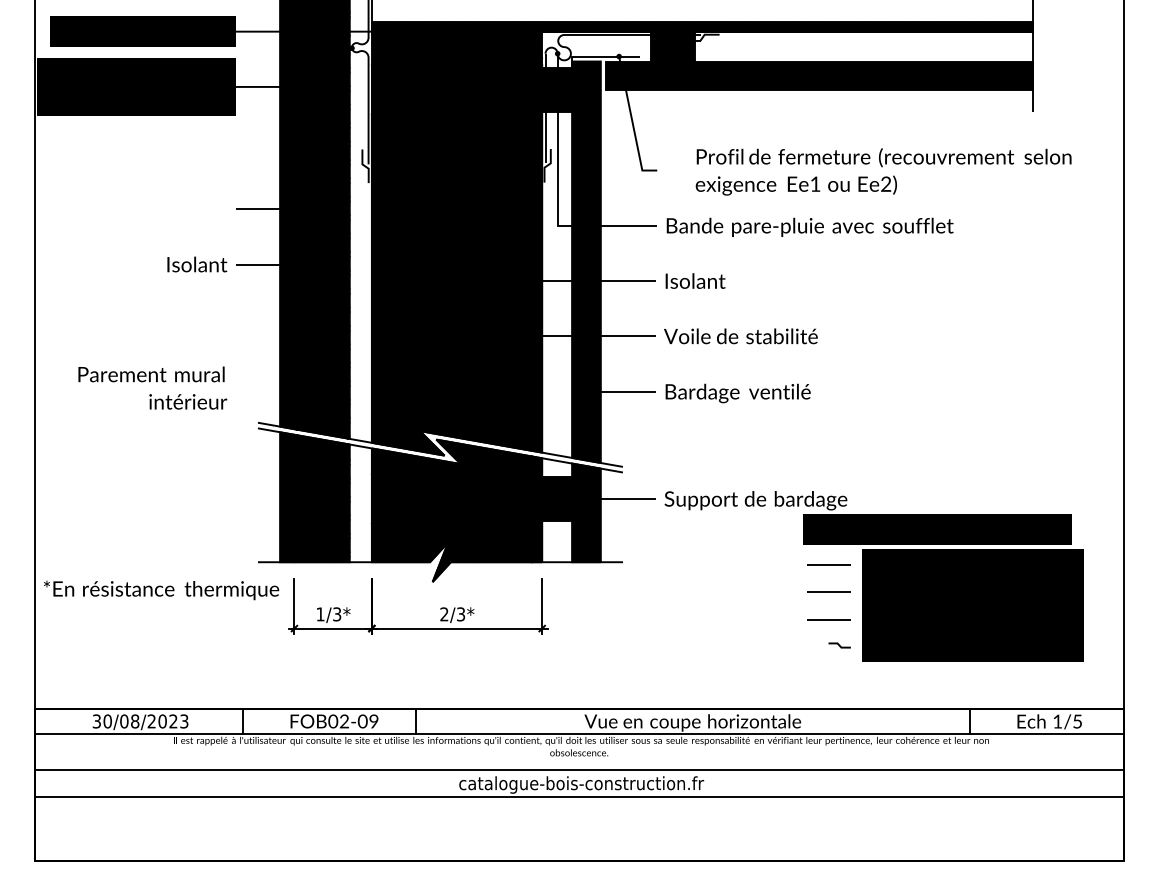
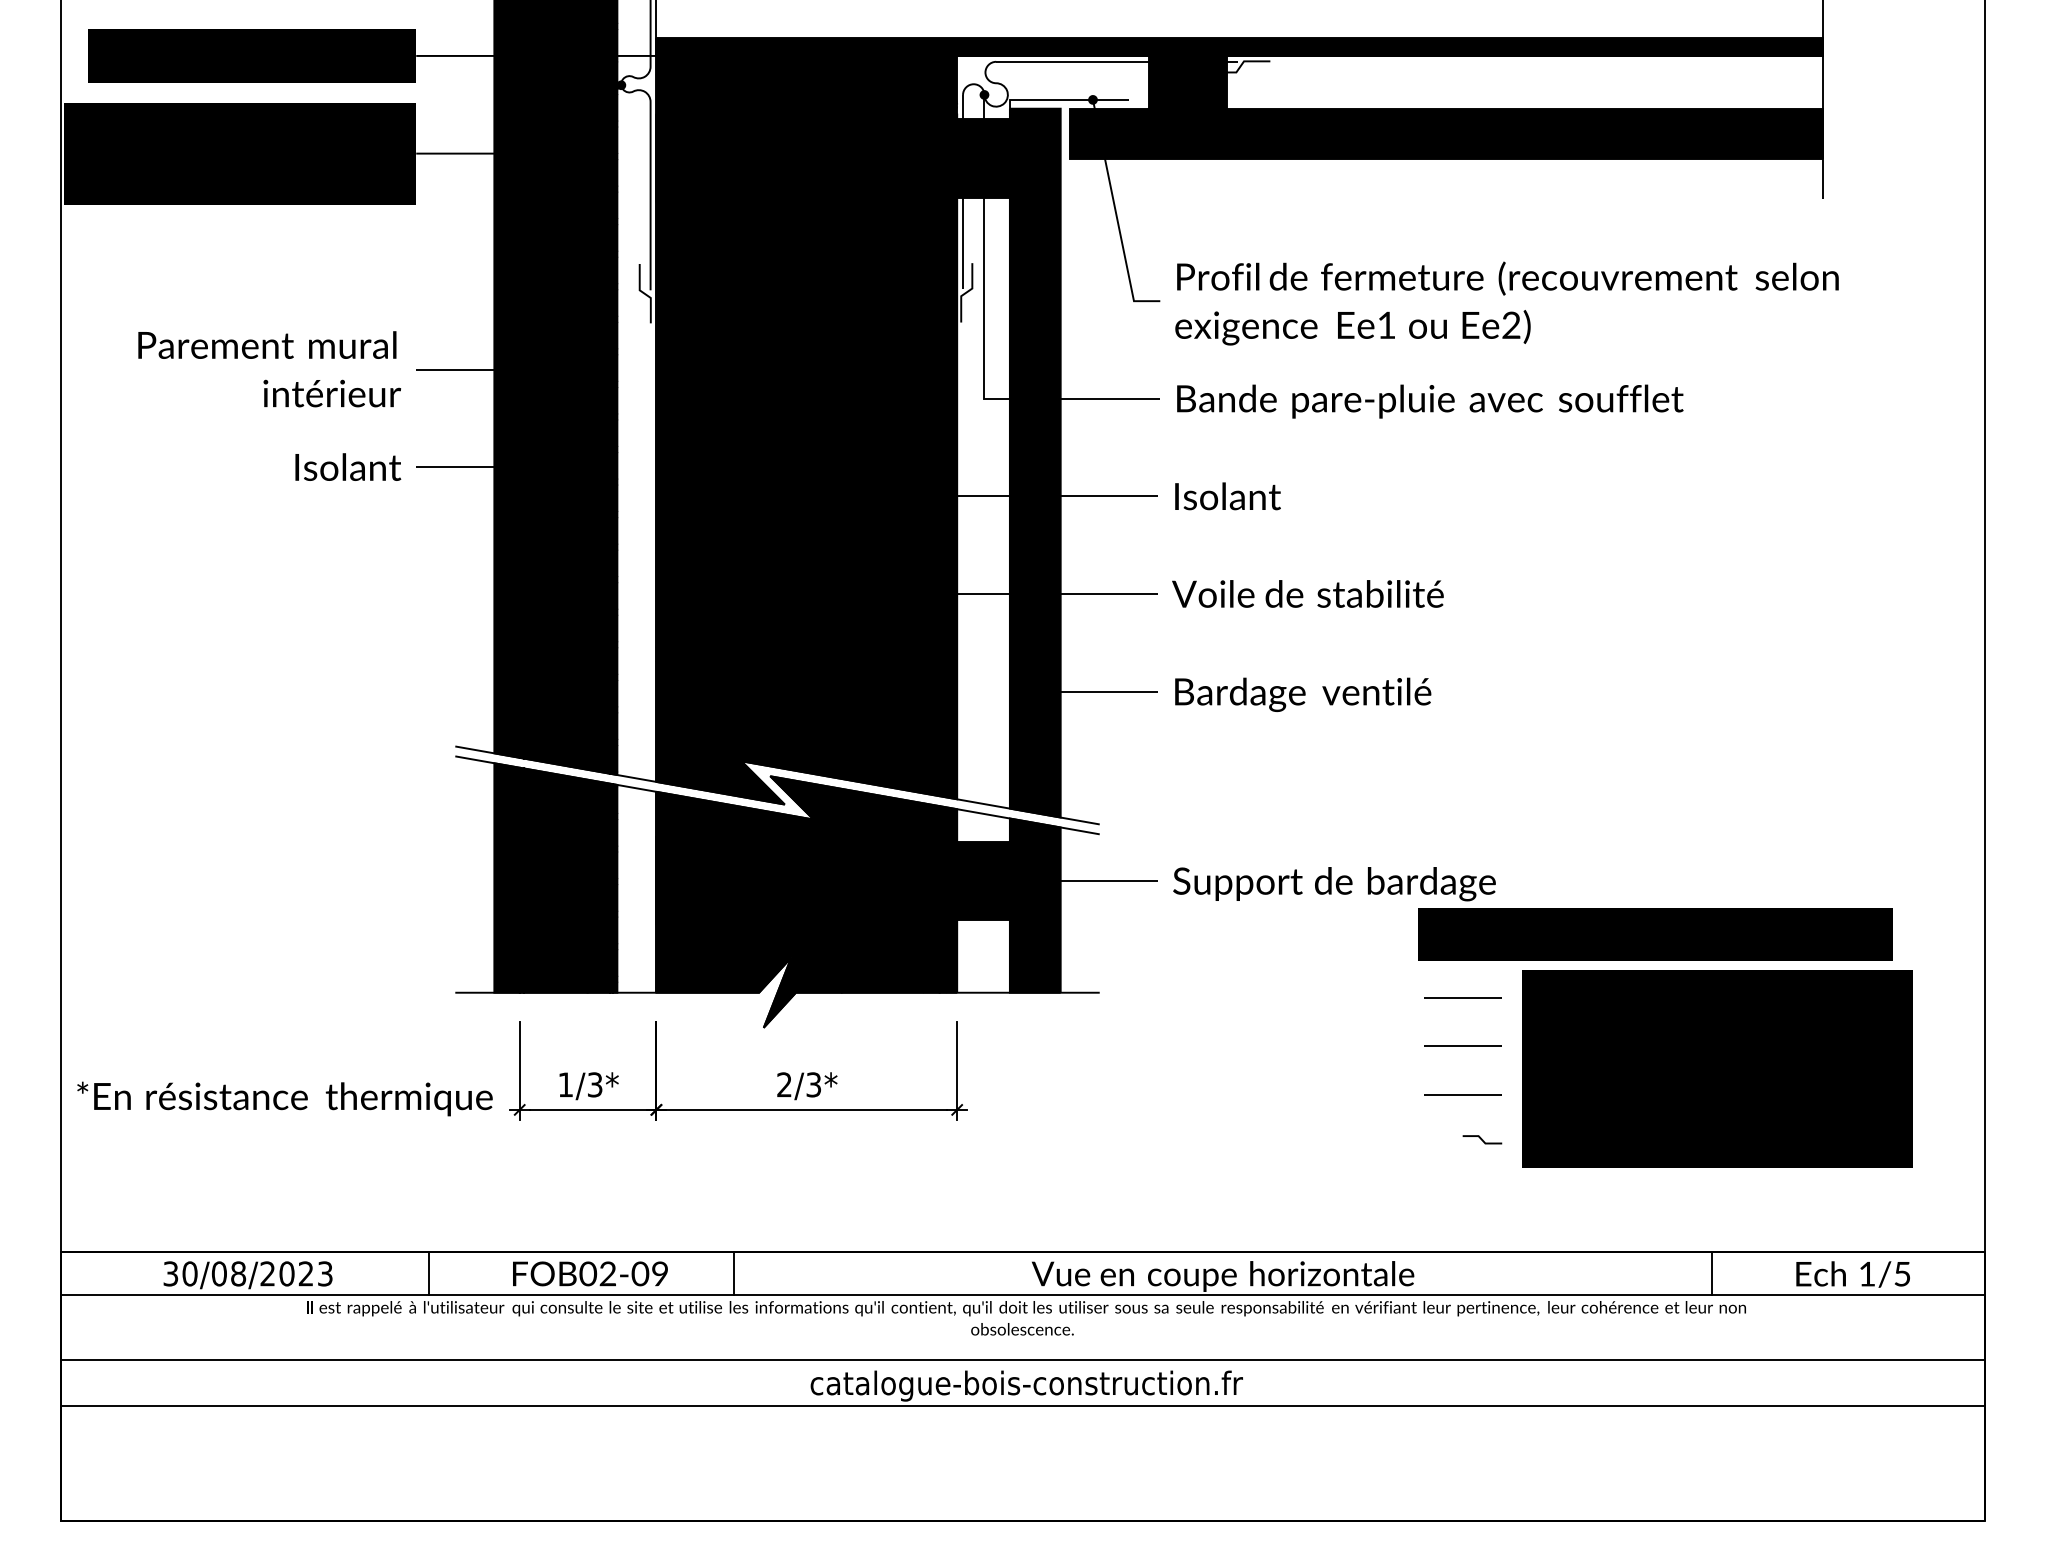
text: (883, 171) -> (1506, 302), moved
text: (152, 387) -> (269, 368), moved
text: (161, 590) -> (284, 1099), moved

